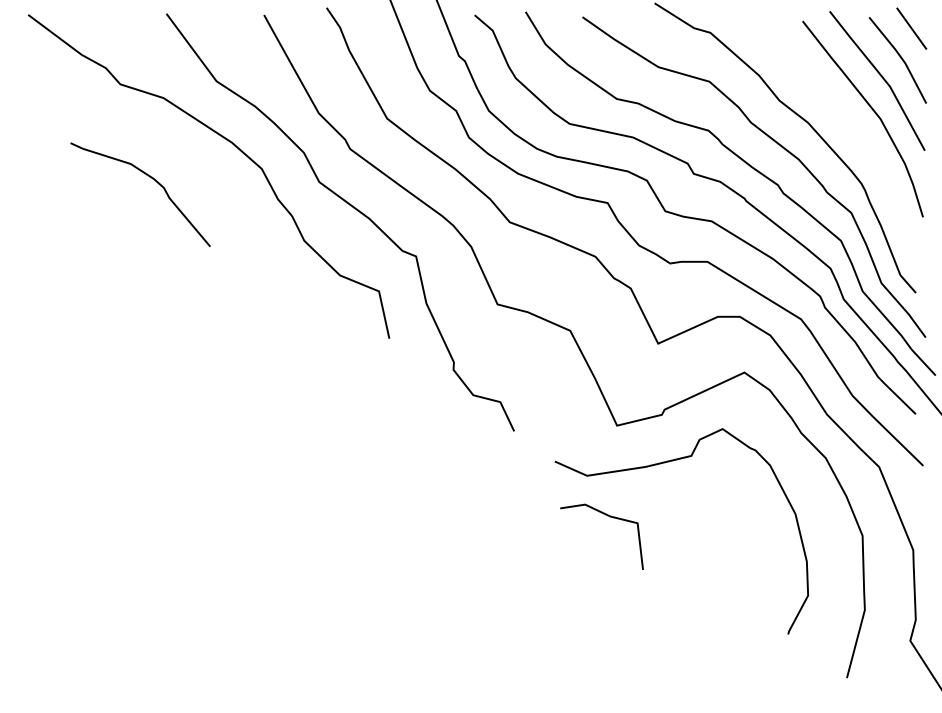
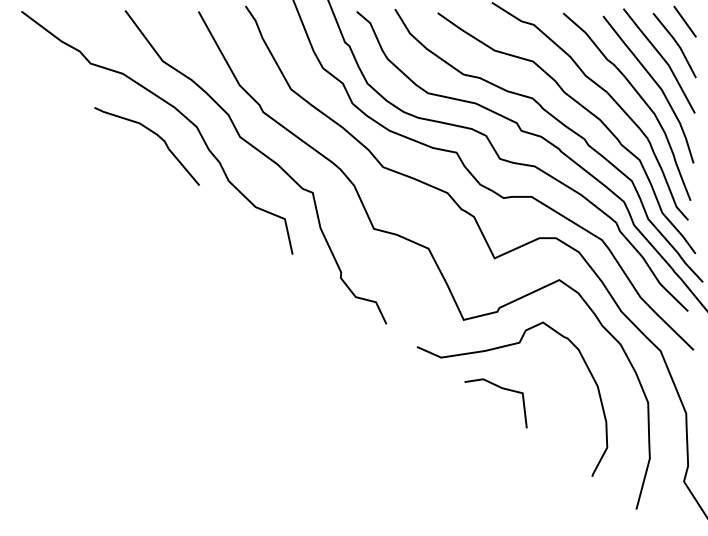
curve: (849, 126) -> (638, 95), added
curve: (152, 179) -> (156, 135), moved
line: (609, 517) -> (501, 388), moved

